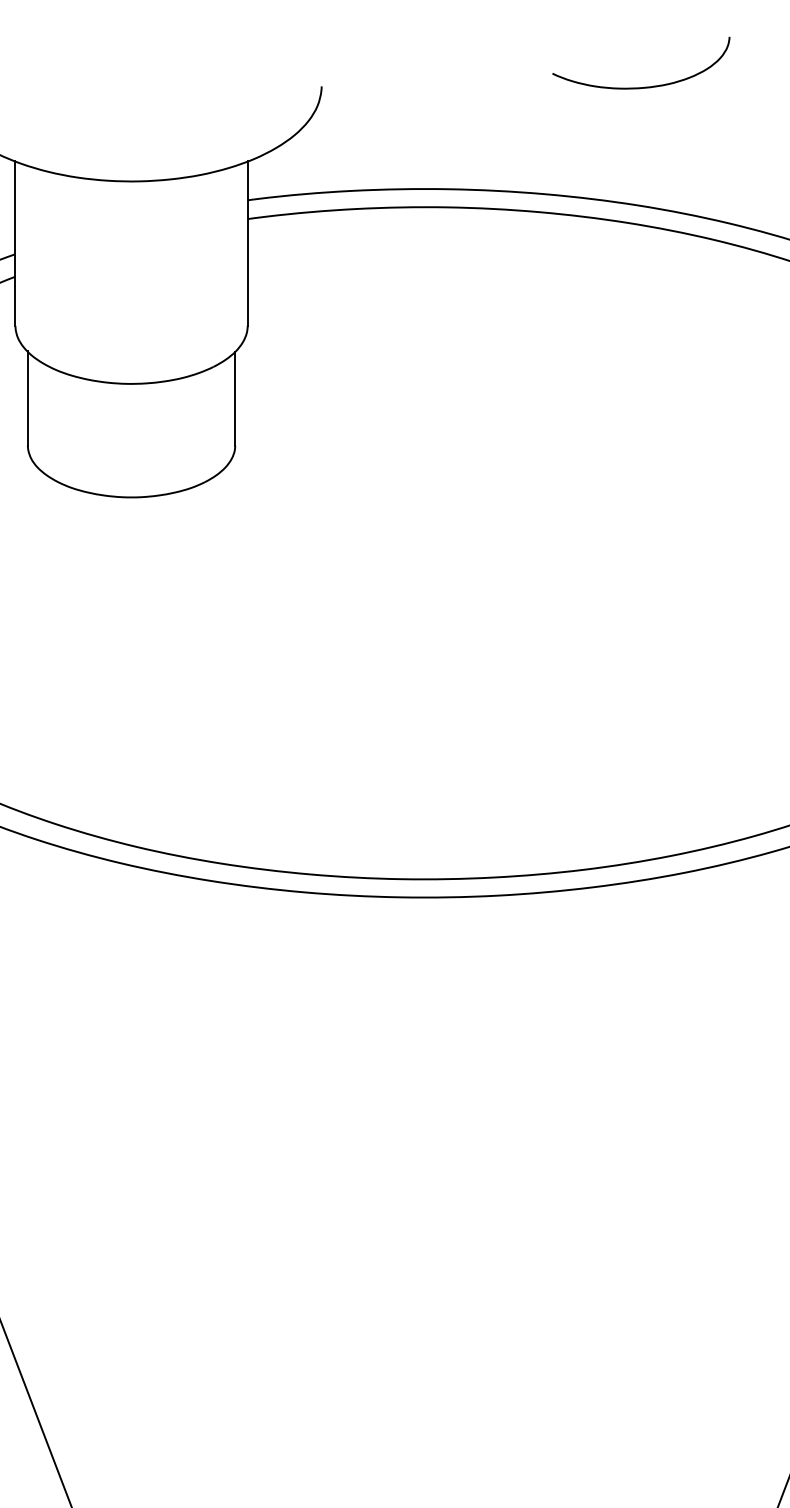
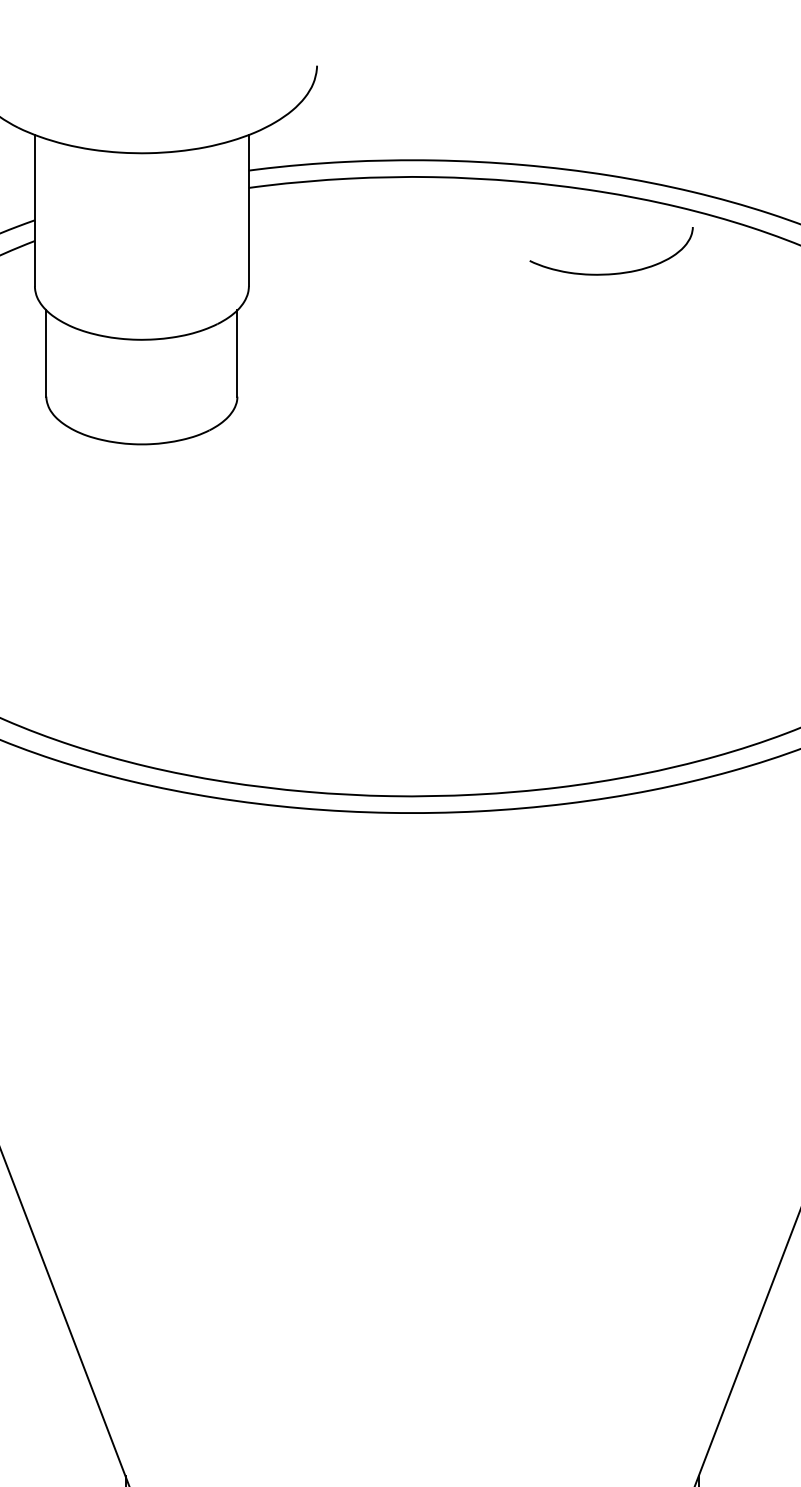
curve: (646, 86) -> (616, 272), moved

